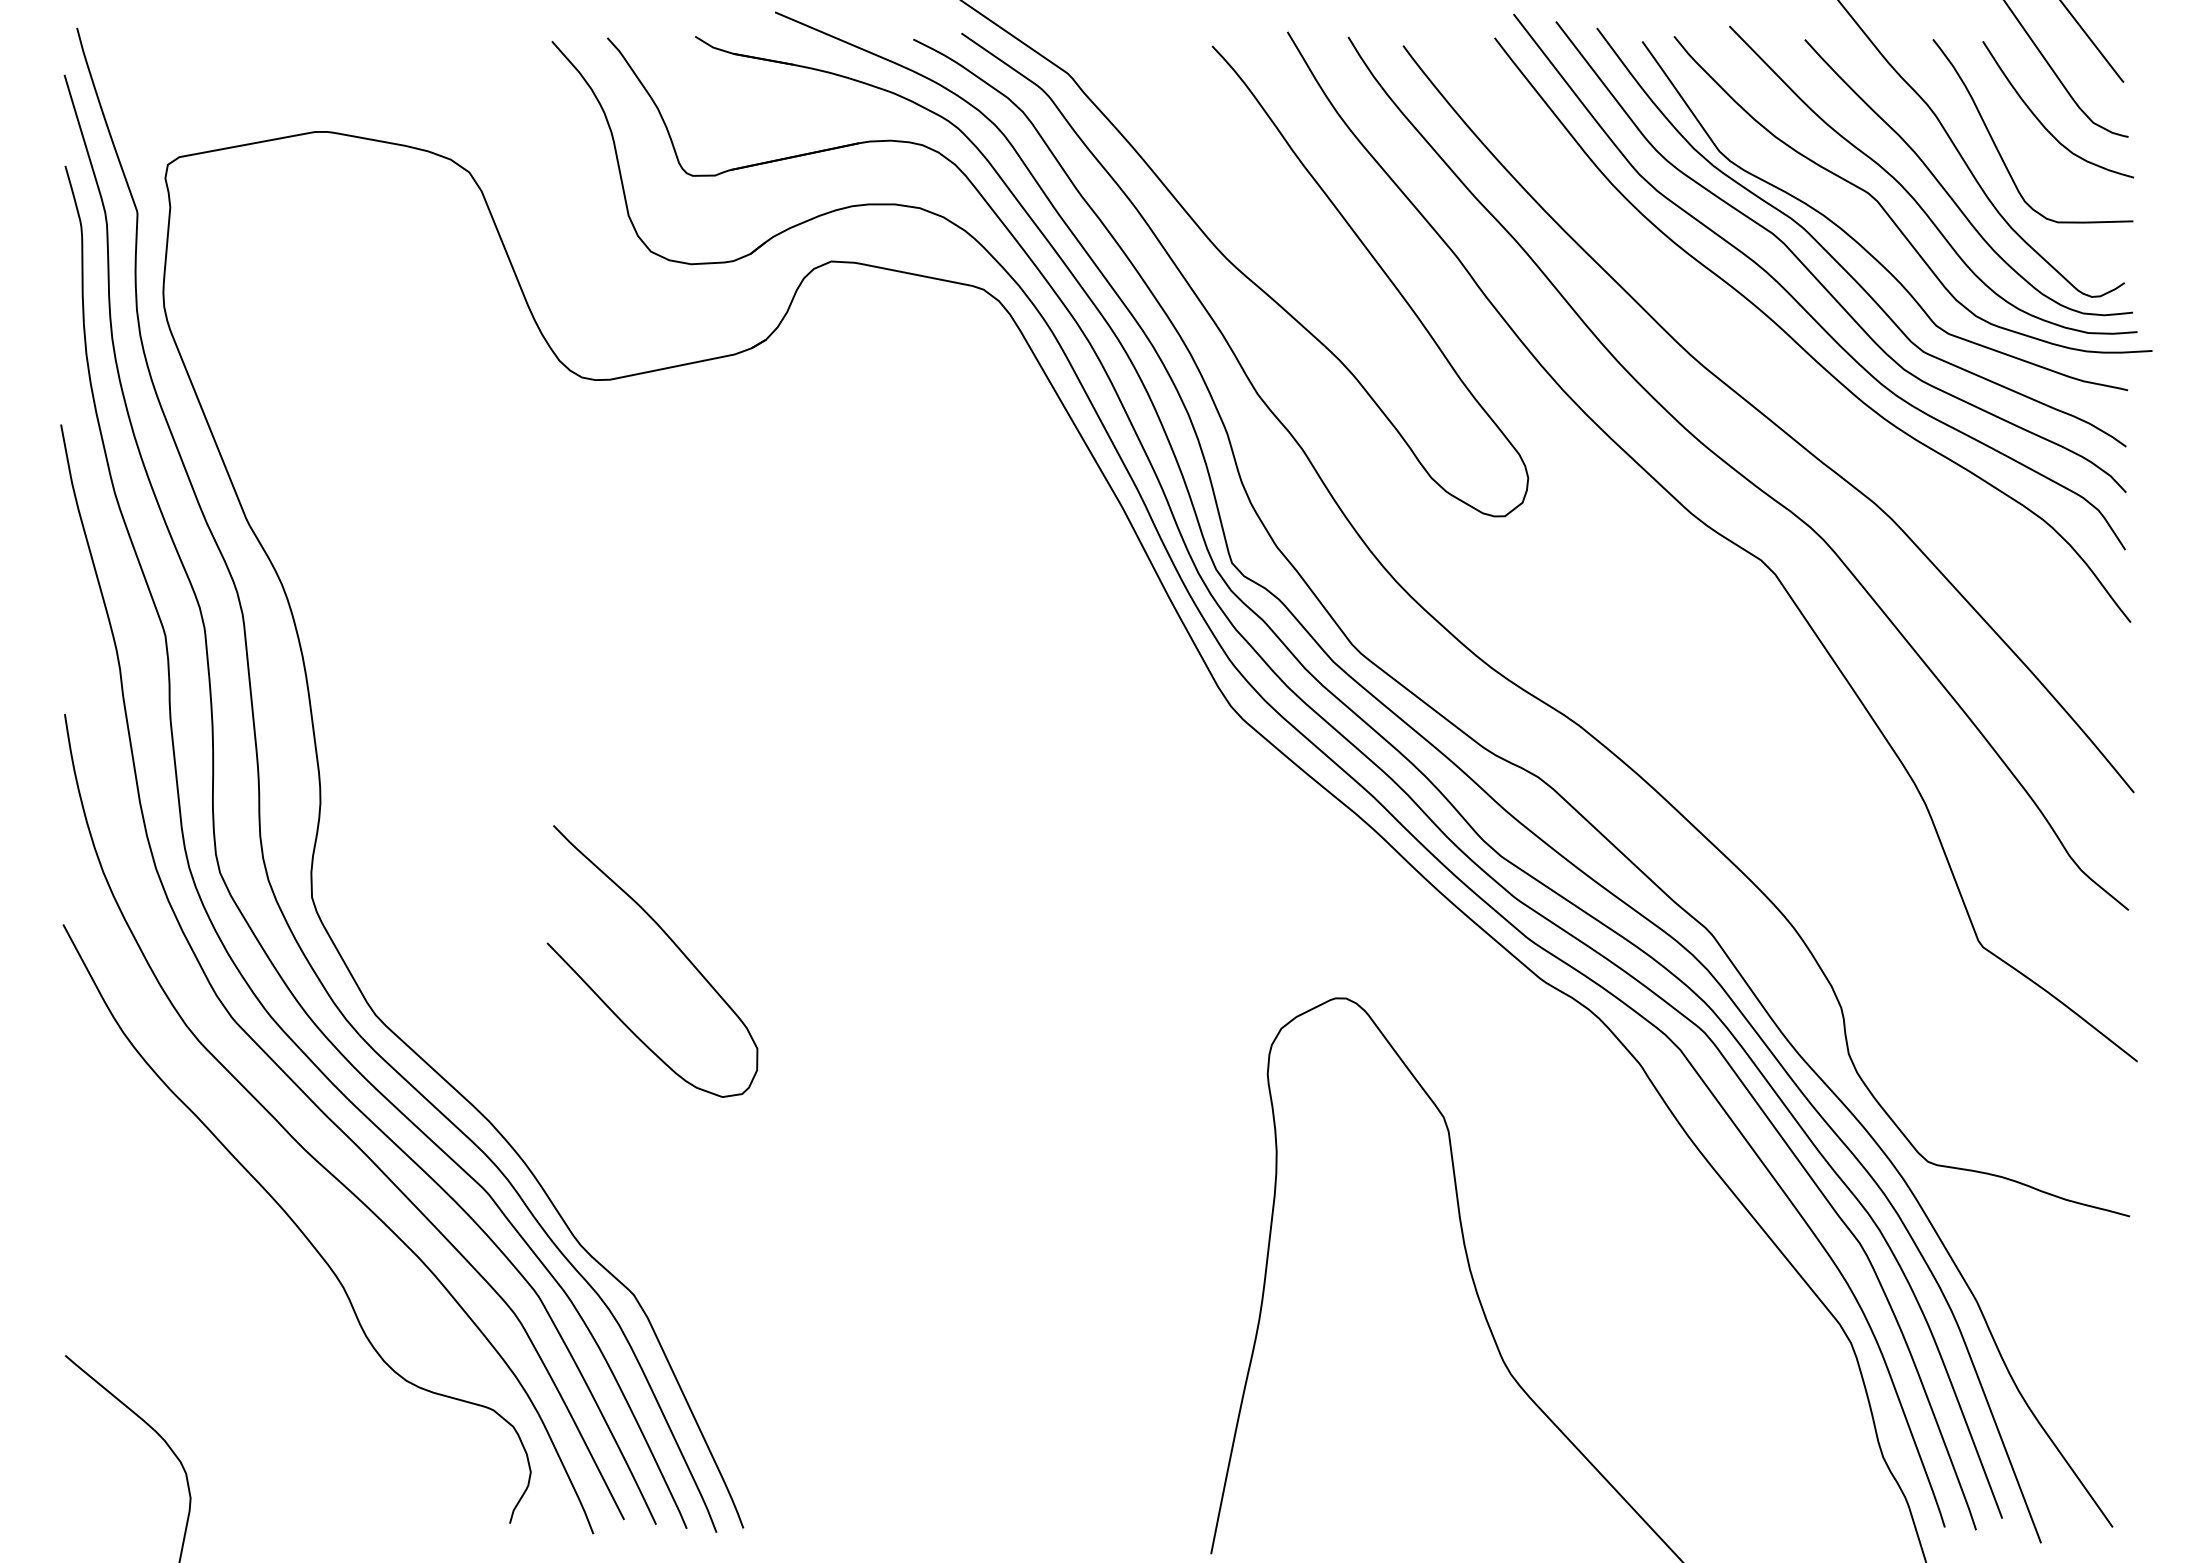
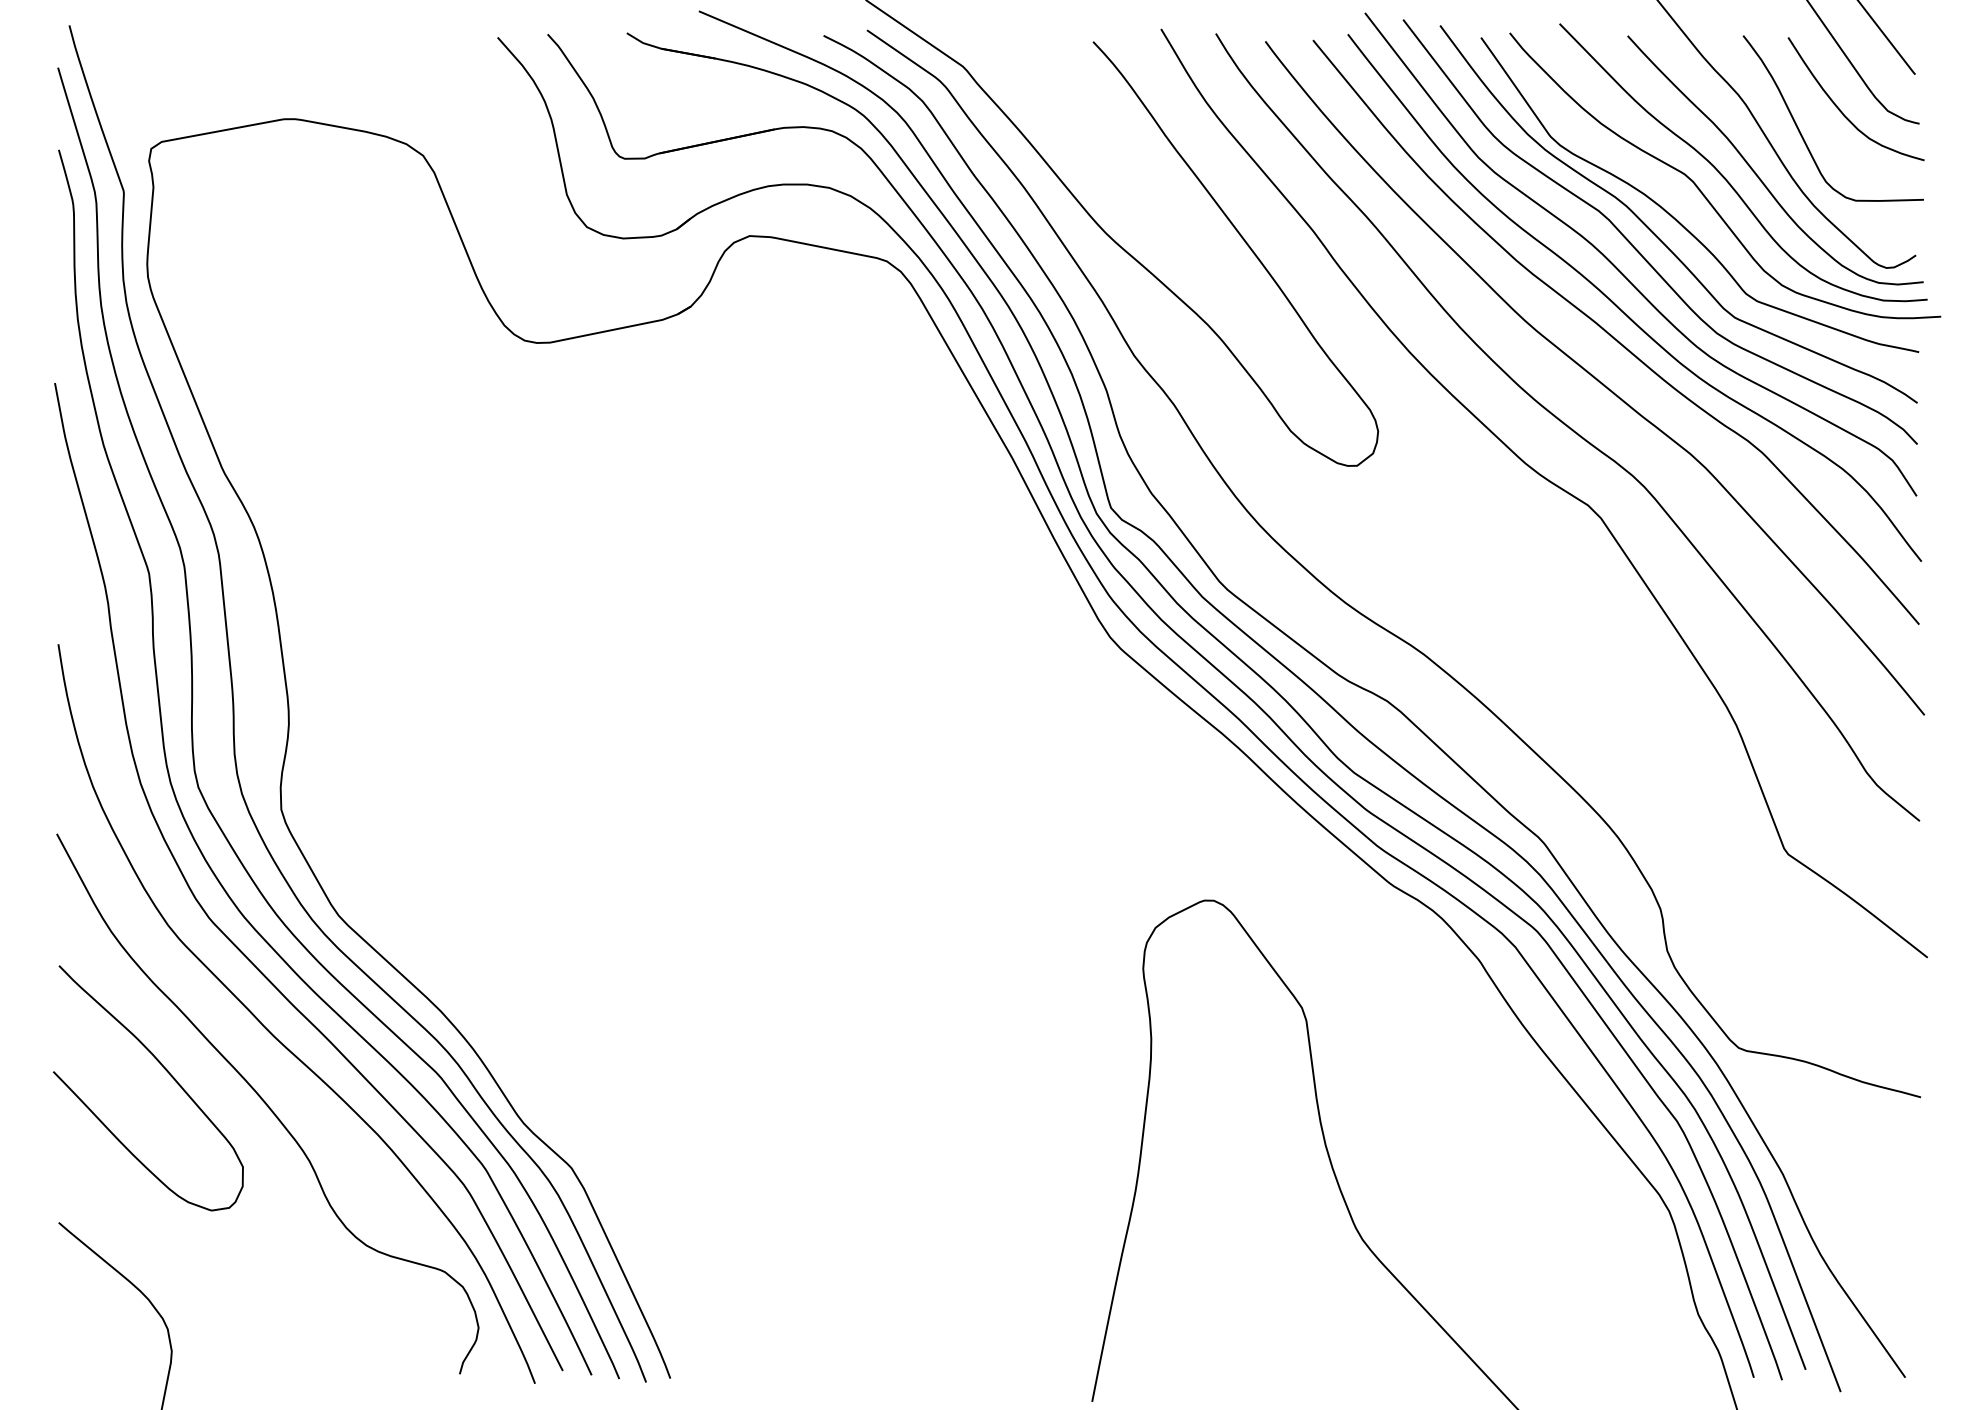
curve: (1786, 370) -> (1611, 334), added
curve: (671, 941) -> (165, 1070), moved

